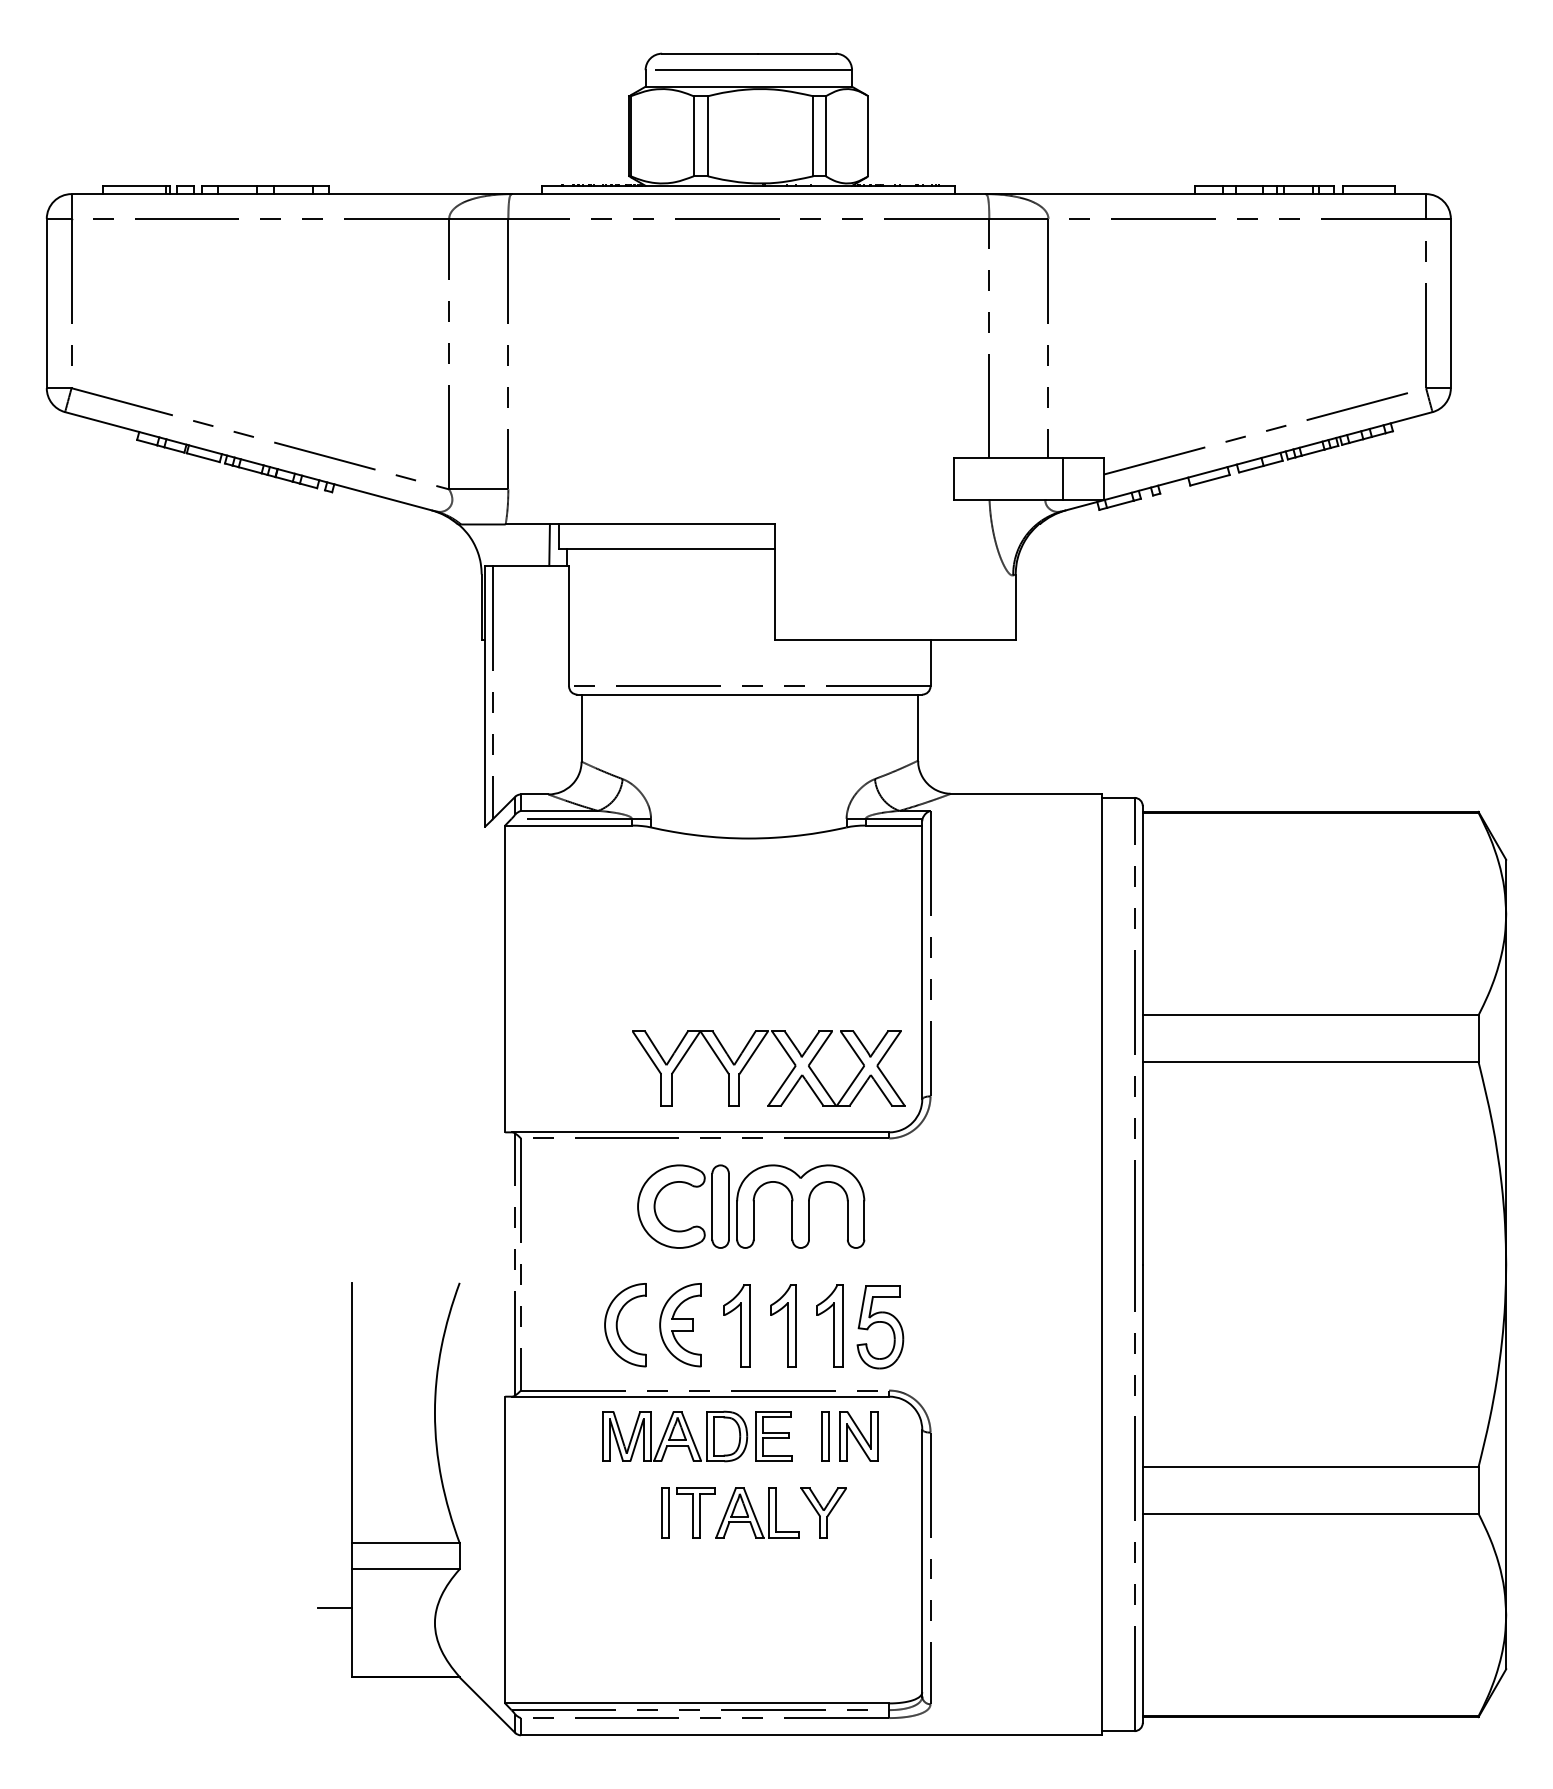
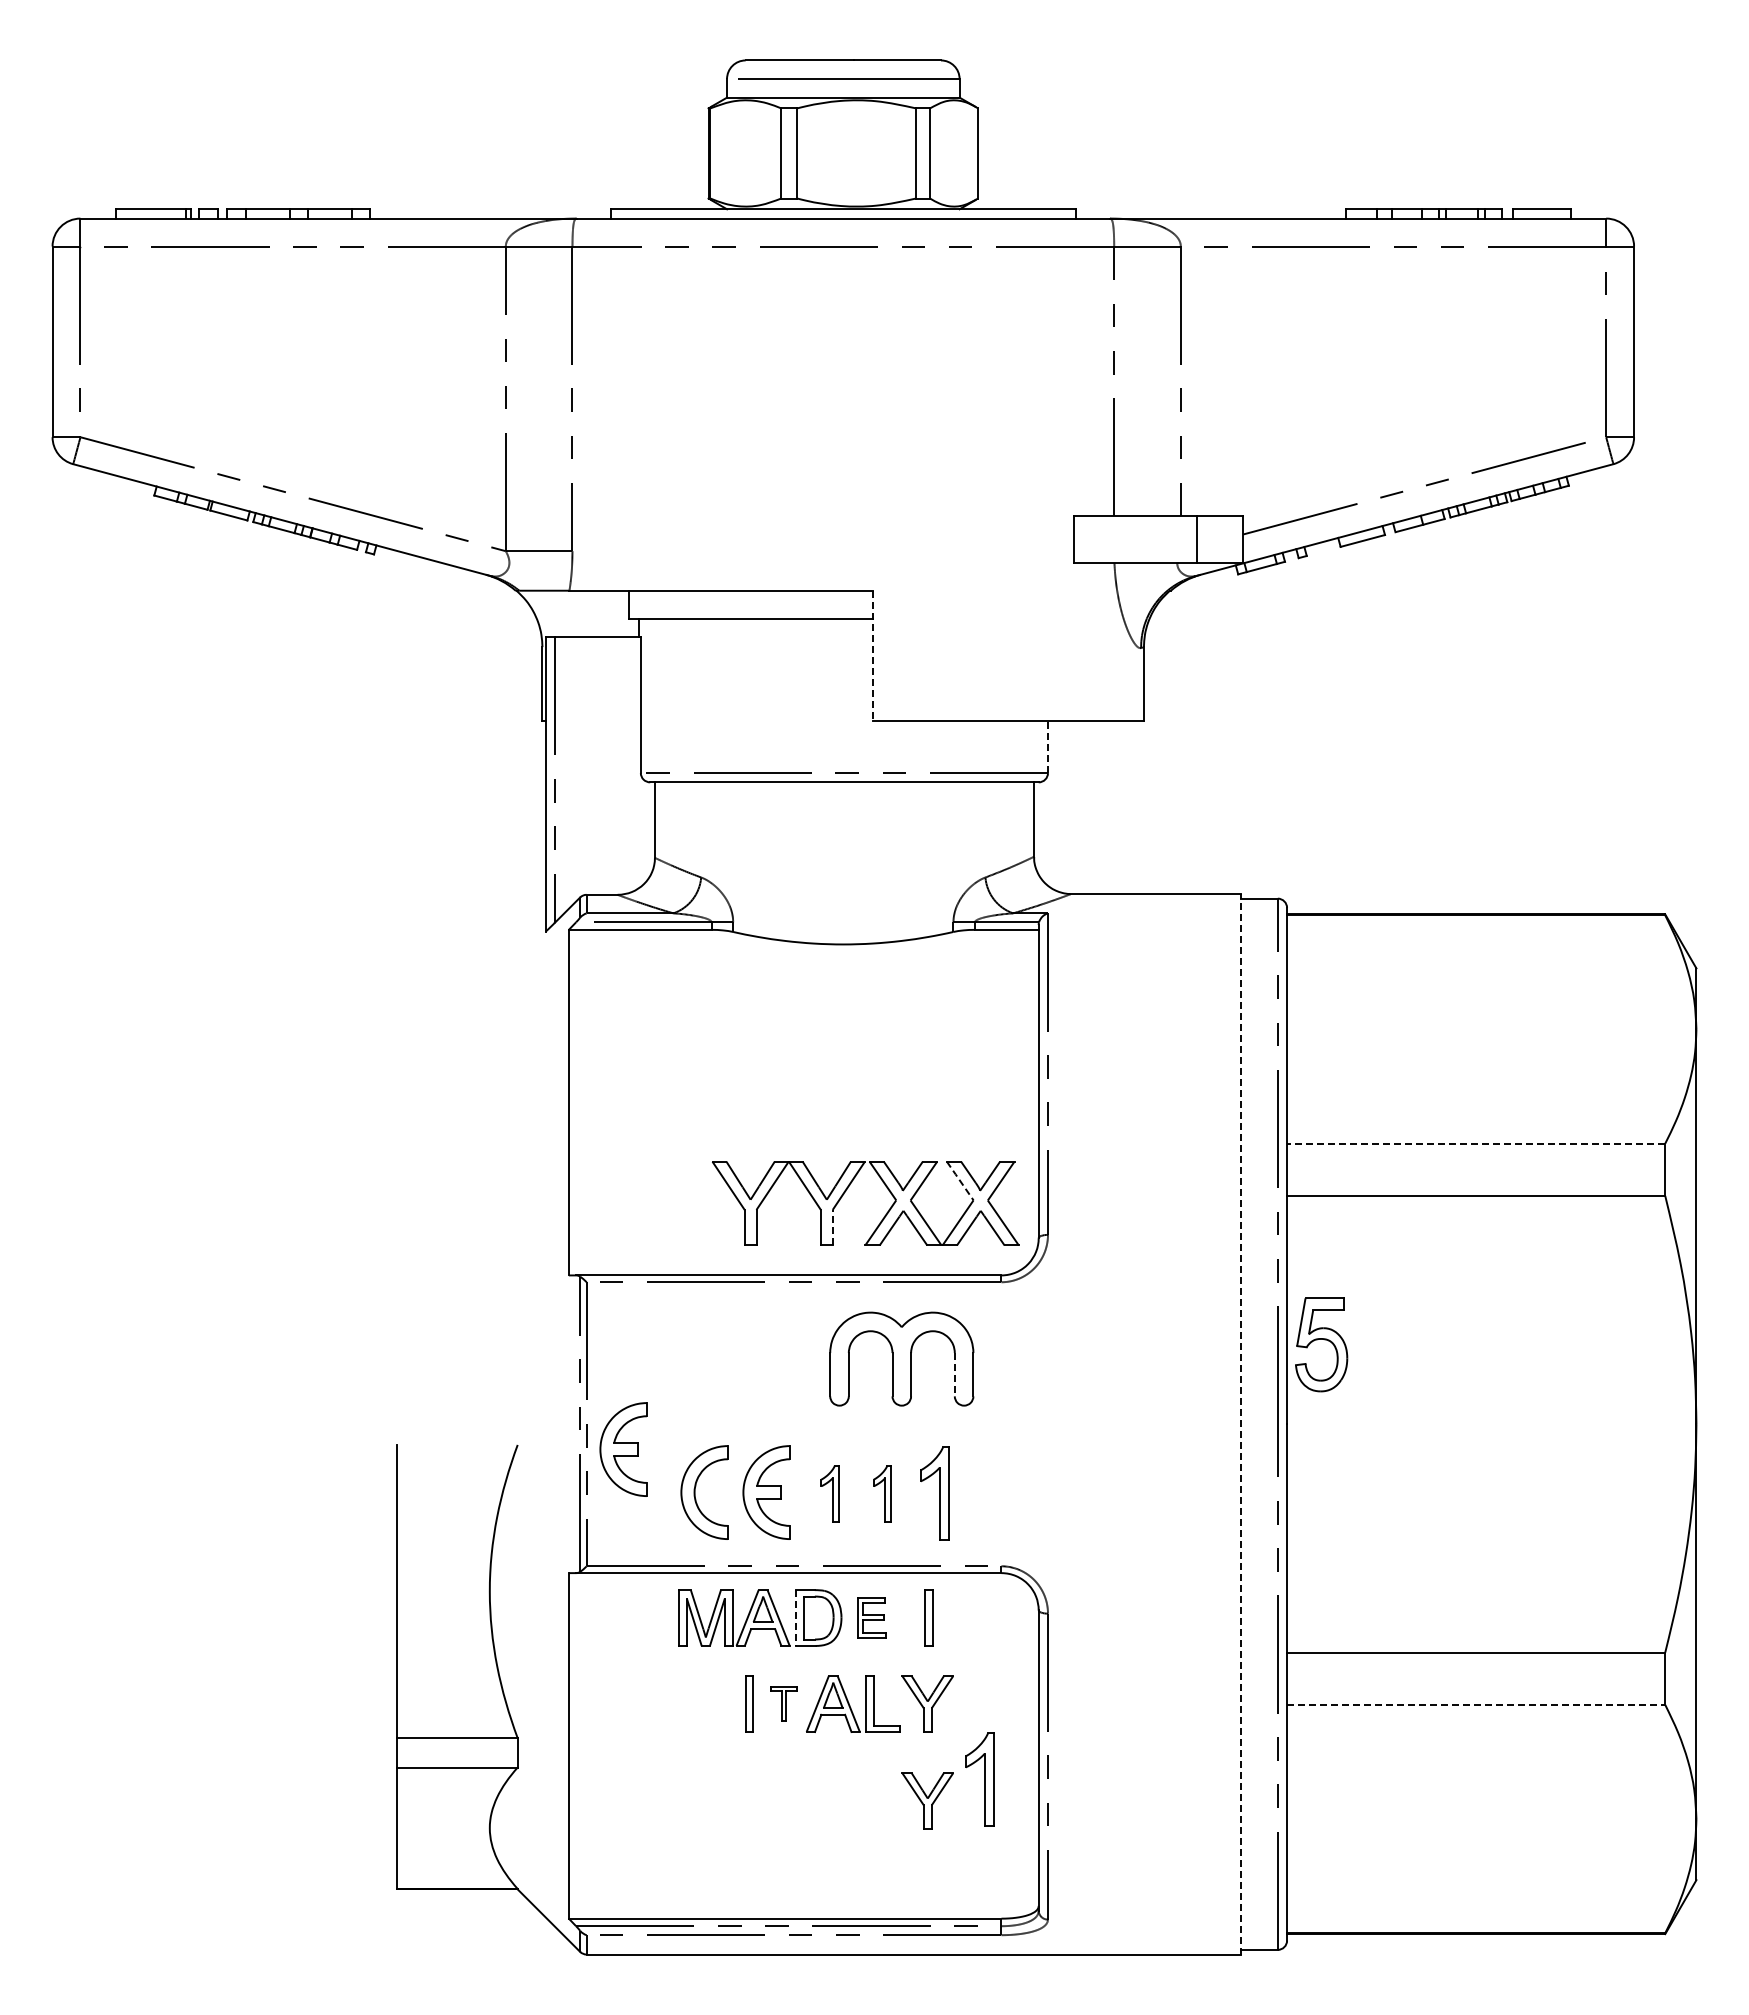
line: (549, 544) -> (618, 613), removed
line: (775, 582) -> (873, 656), solid -> dashed
line: (930, 662) -> (1048, 746), solid -> dashed
line: (1310, 1015) -> (1475, 1143), solid -> dashed
line: (852, 1048) -> (960, 1180), solid -> dashed
line: (739, 1089) -> (832, 1227), solid -> dashed
part: (692, 1186) -> (779, 1336), removed
line: (847, 1220) -> (954, 1374), solid -> dashed
line: (1101, 1263) -> (1240, 1423), solid -> dashed
part: (553, 1286) -> (623, 1449), added
part: (736, 1325) -> (829, 1493), size x0.6
part: (783, 1325) -> (882, 1493), size x0.6
part: (880, 1326) -> (1321, 1344), moved
line: (706, 1436) -> (795, 1618), solid -> dashed
part: (773, 1436) -> (871, 1617), size x0.7
part: (859, 1436) -> (967, 1617), removed
part: (695, 1512) -> (783, 1703), size x0.6
line: (1310, 1513) -> (1476, 1704), solid -> dashed
part: (869, 1579) -> (979, 1779), added
part: (823, 1598) -> (927, 1800), added
line: (335, 1608) -> (377, 1811), removed

